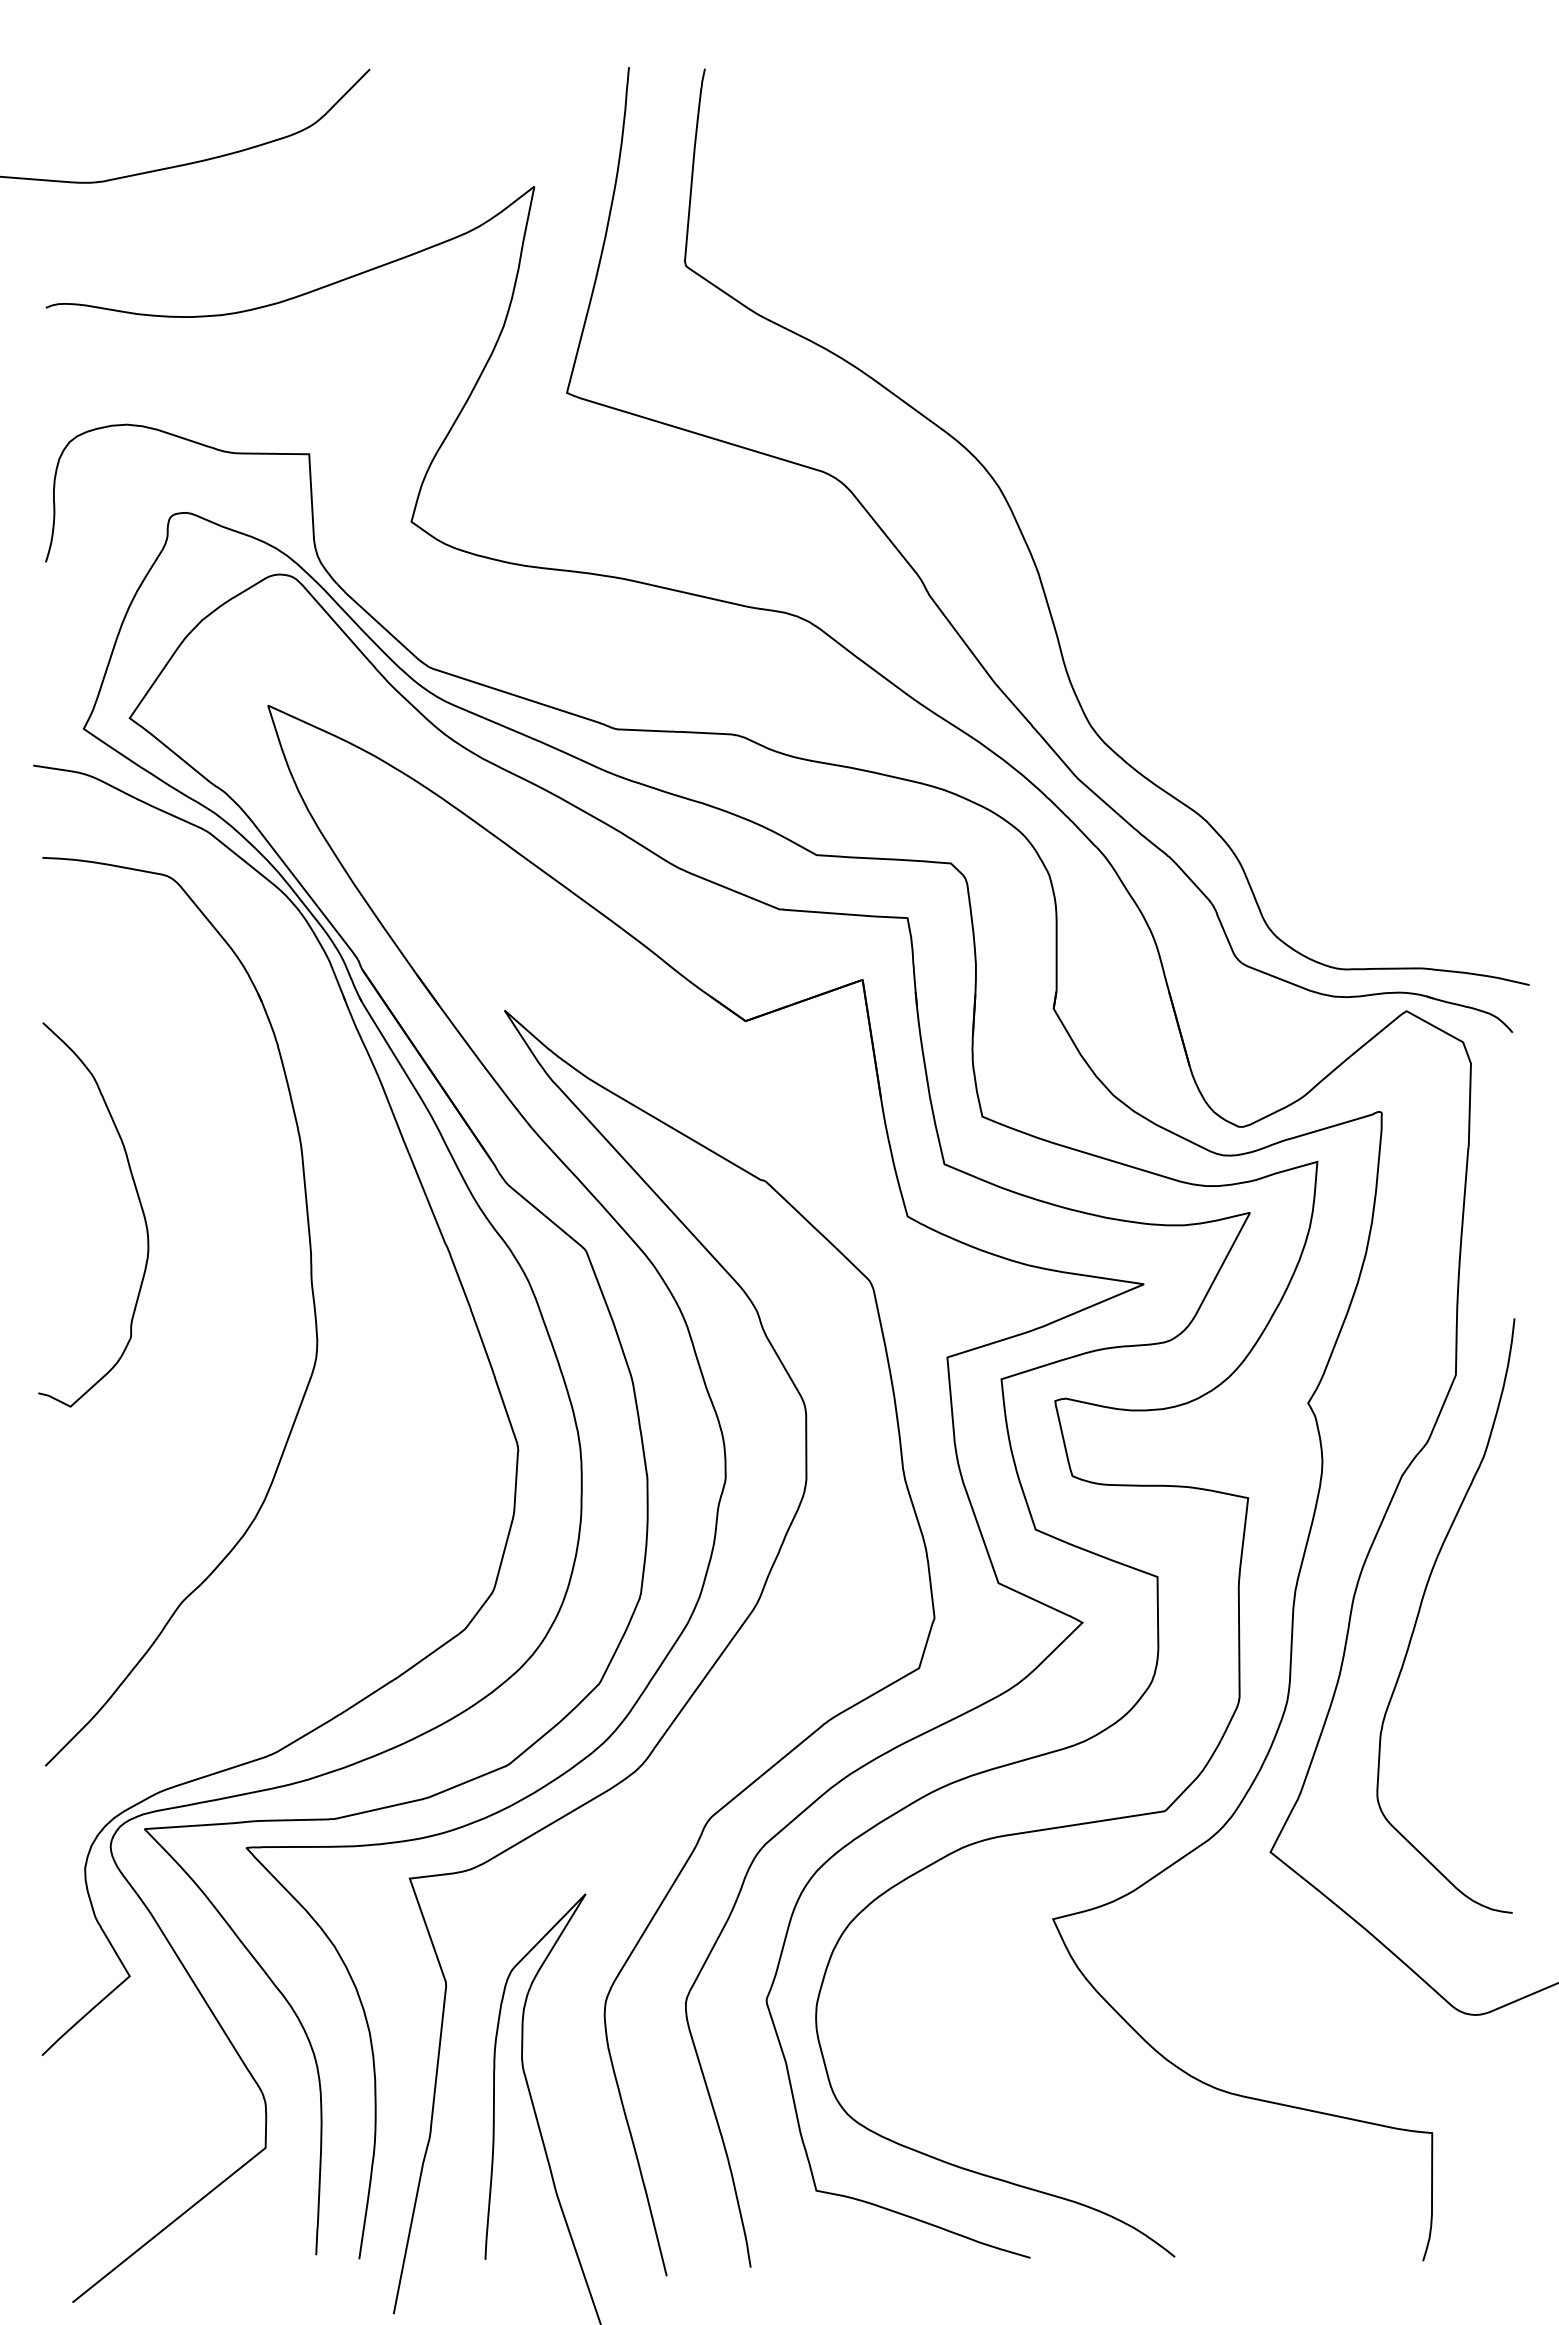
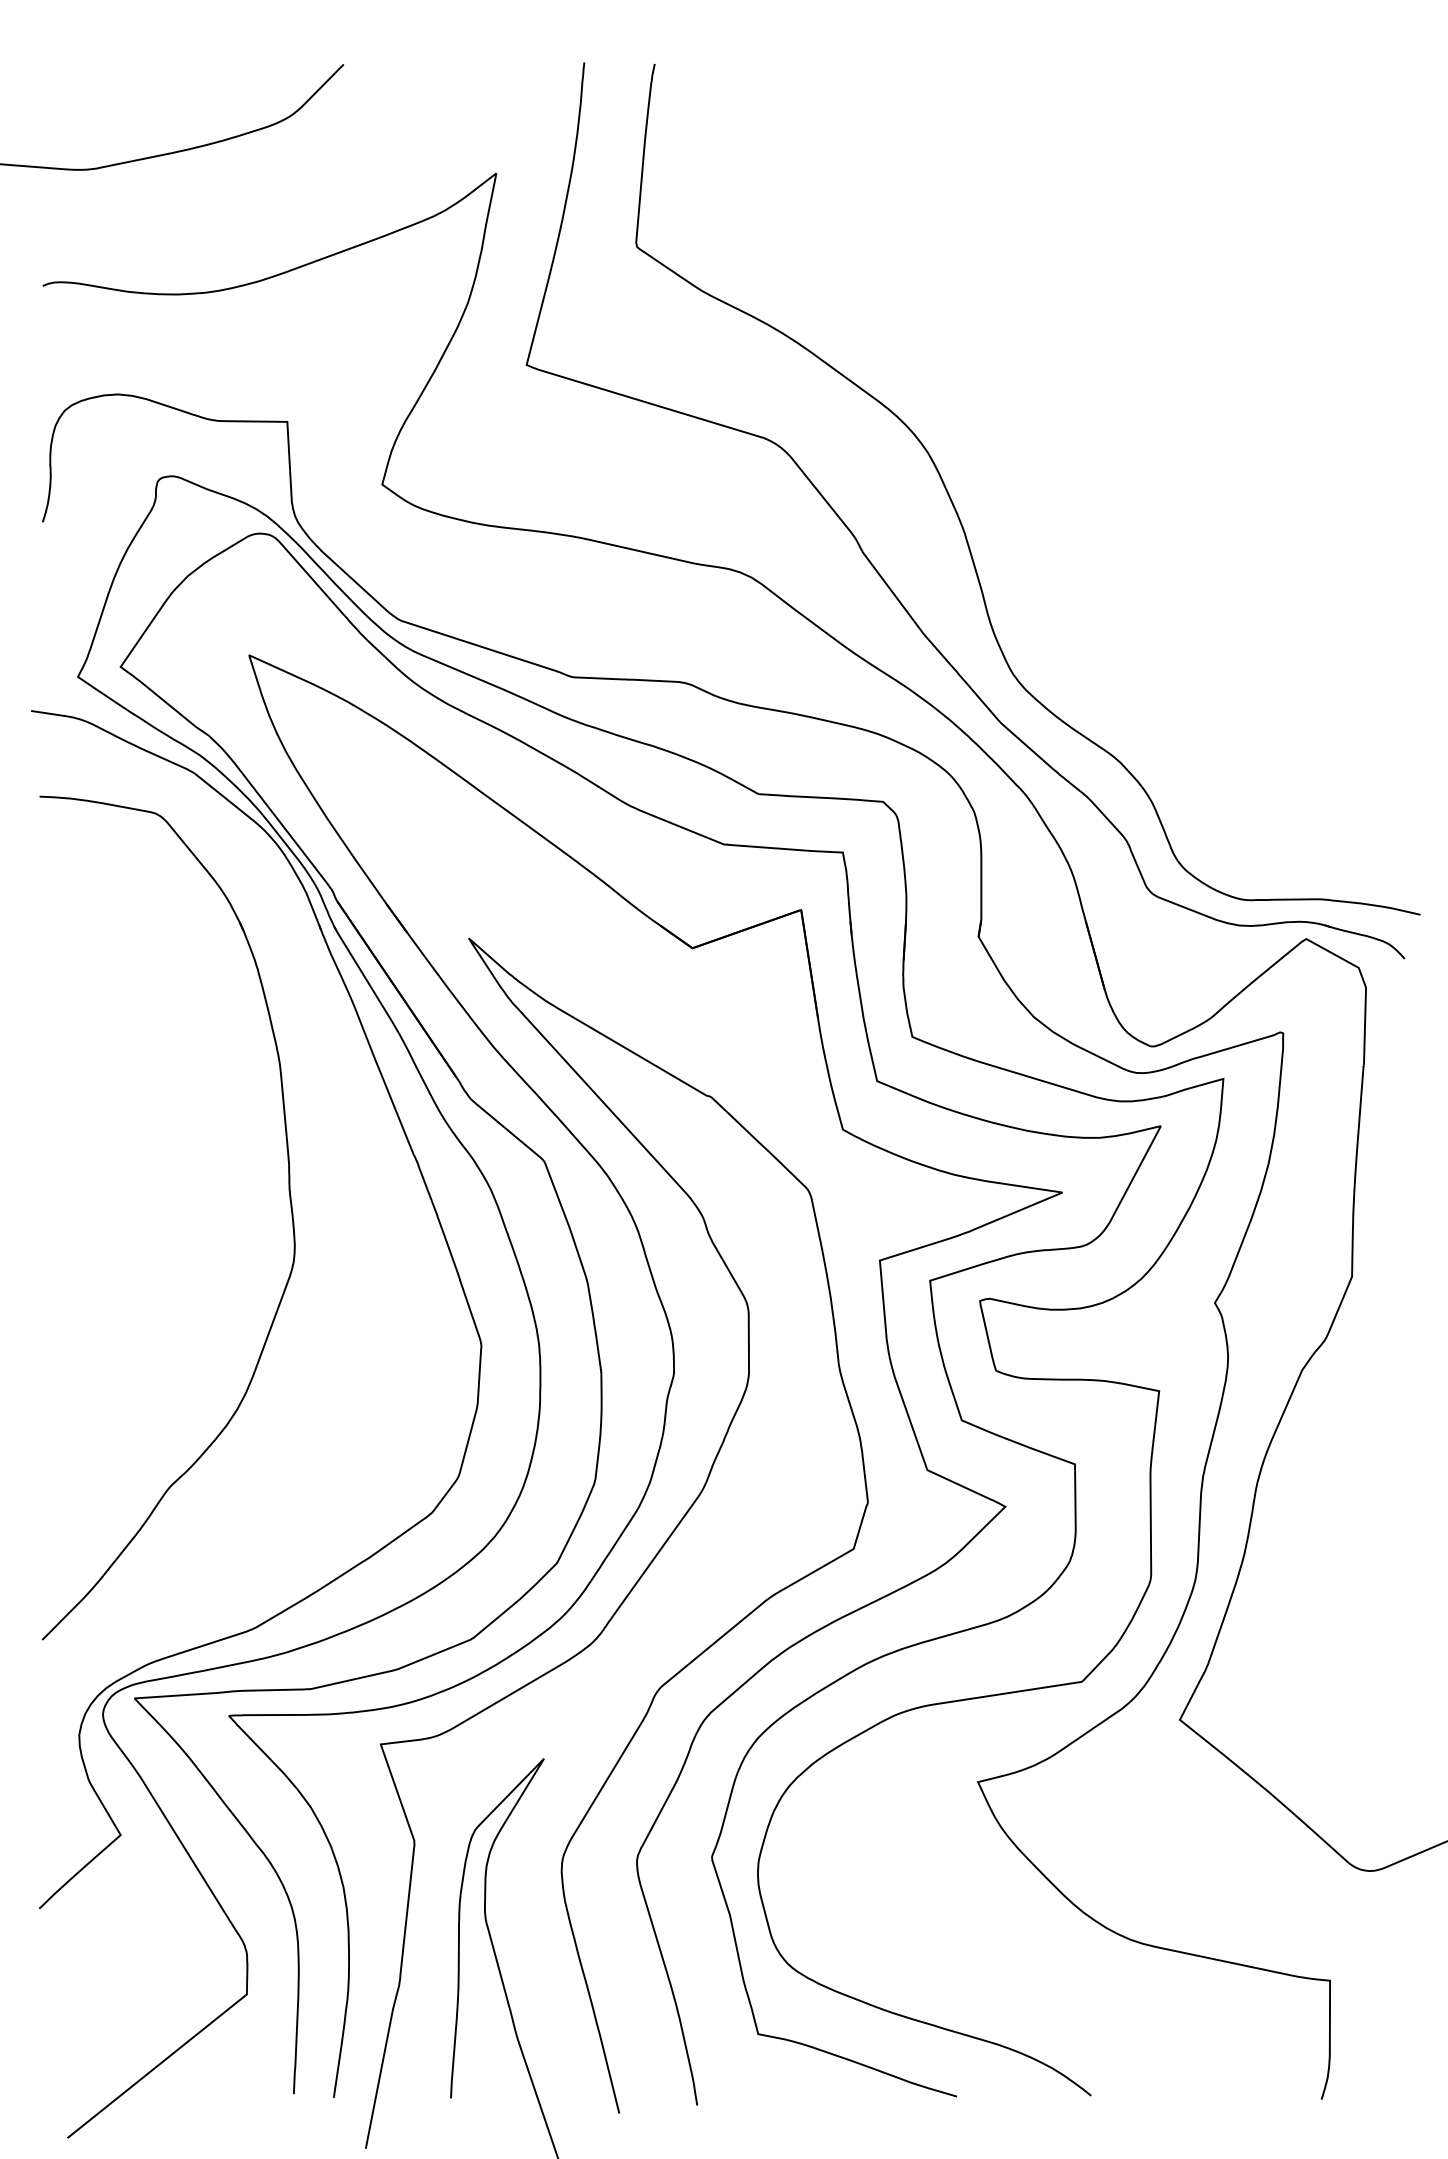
curve: (138, 1200) -> (128, 1114), removed
curve: (1421, 1607) -> (1320, 1492), removed

